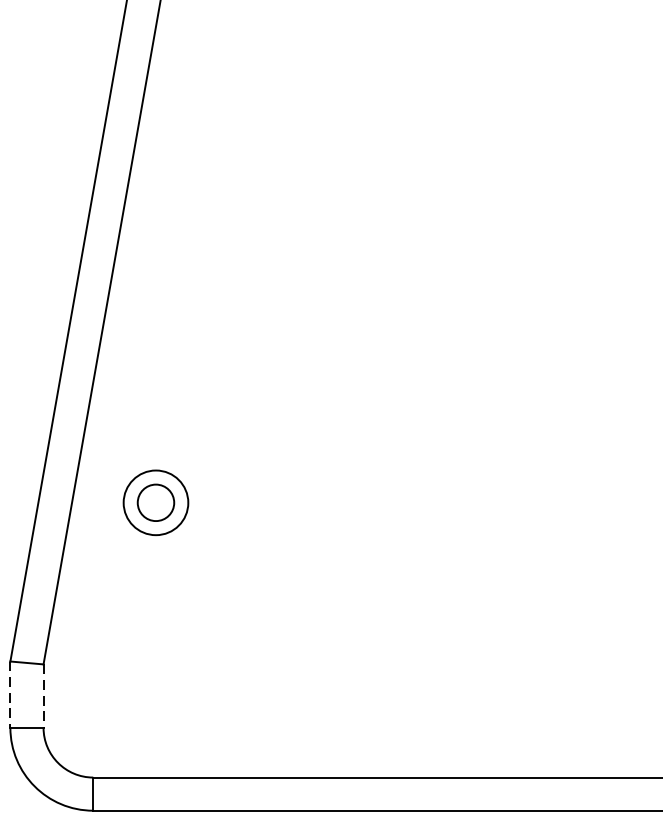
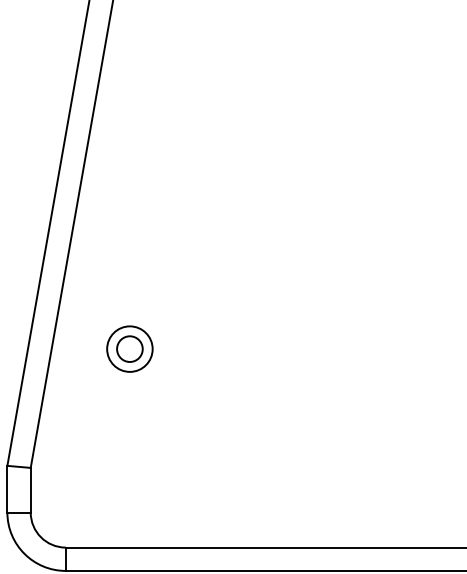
part: (155, 501) -> (129, 348), moved
line: (10, 695) -> (7, 489), dashed -> solid
line: (43, 696) -> (30, 490), dashed -> solid

